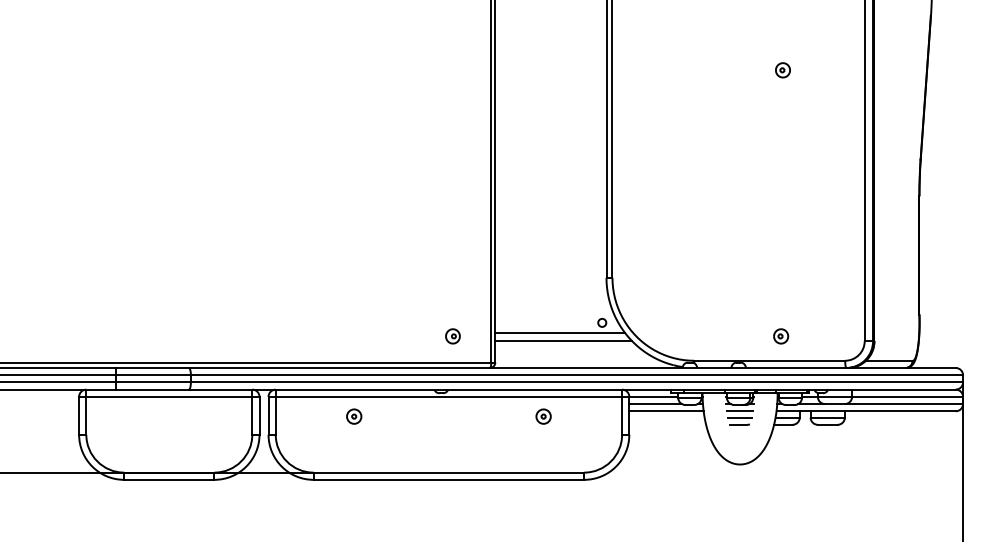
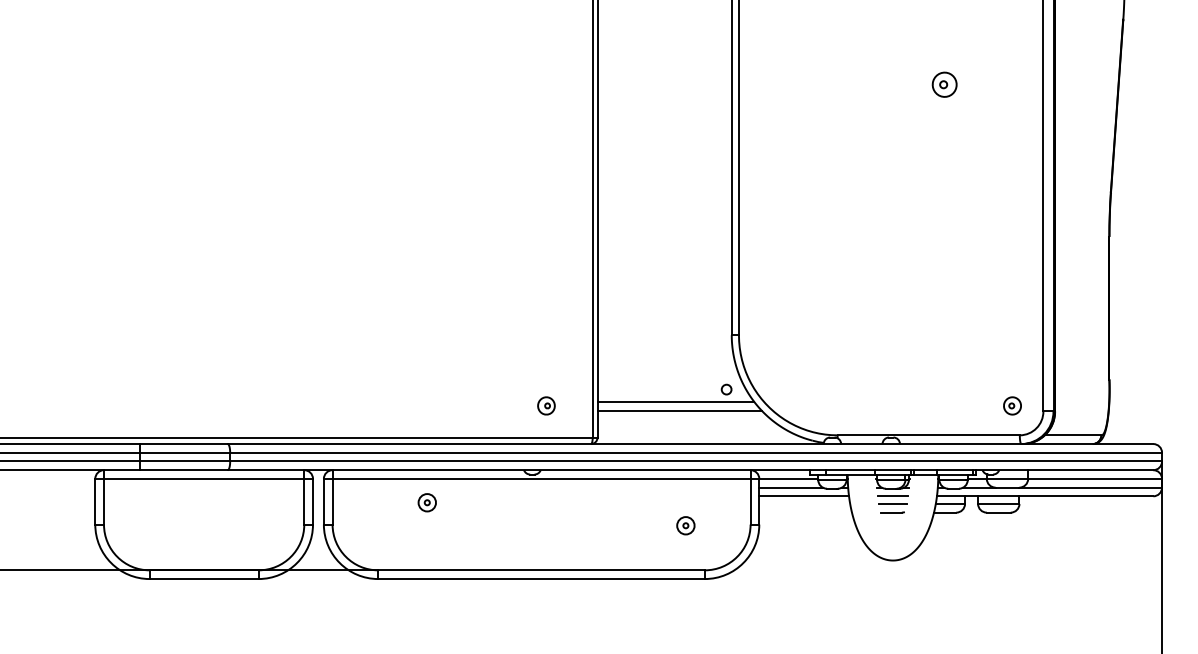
part: (782, 70) -> (944, 84), size x1.4
part: (781, 336) -> (1012, 405), moved
part: (543, 416) -> (685, 525), moved

